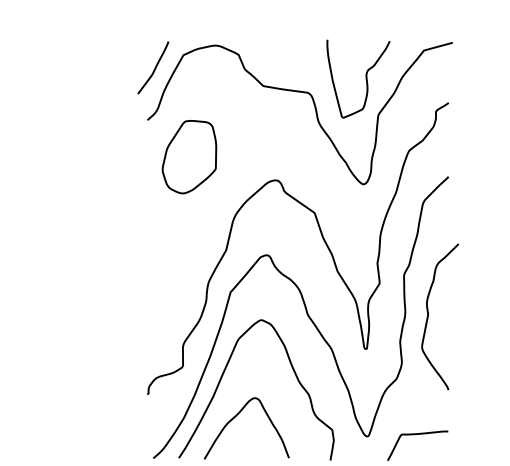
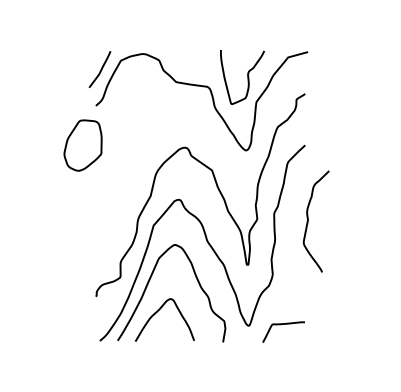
part: (188, 157) -> (82, 145), moved
curve: (428, 316) -> (308, 221), moved

